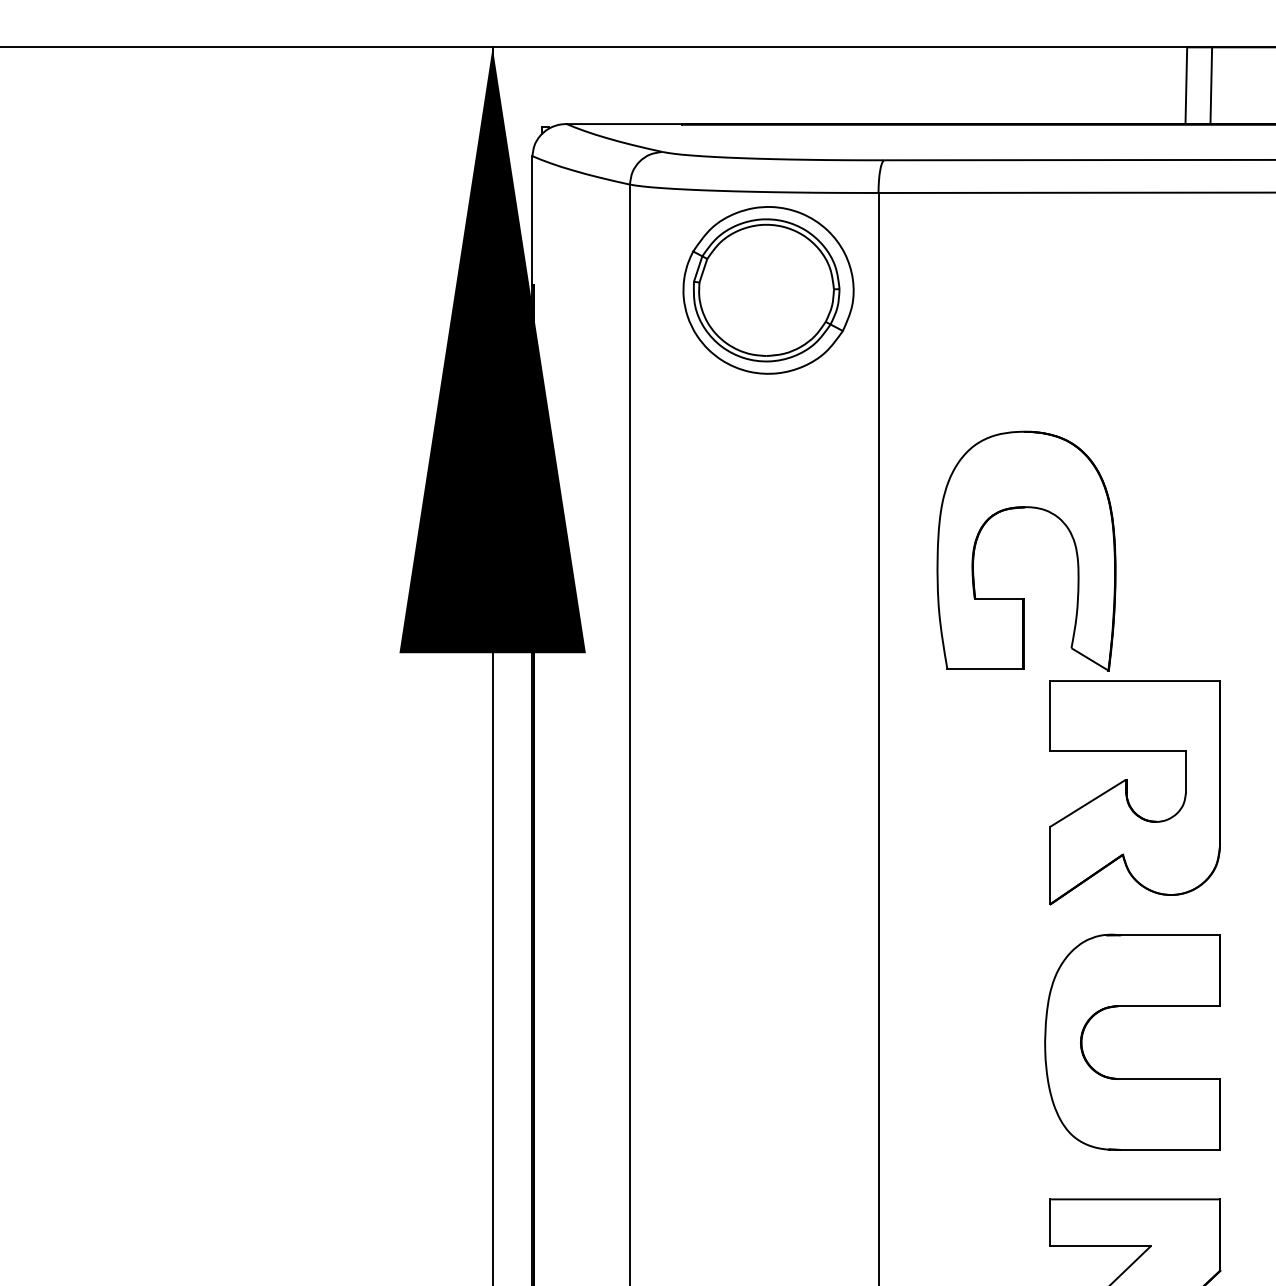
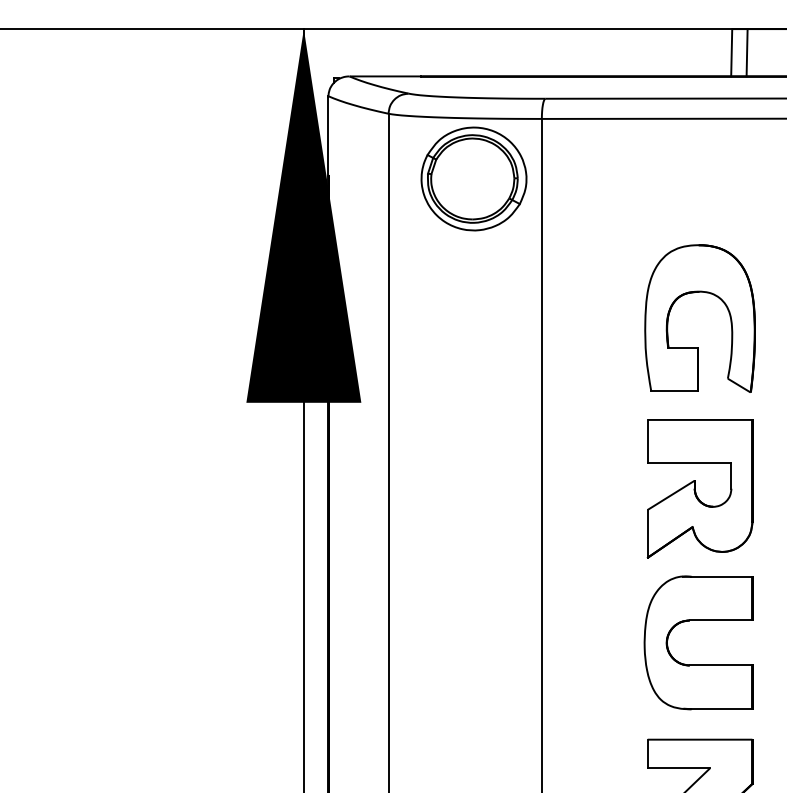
part: (1017, 510) -> (694, 293), moved

